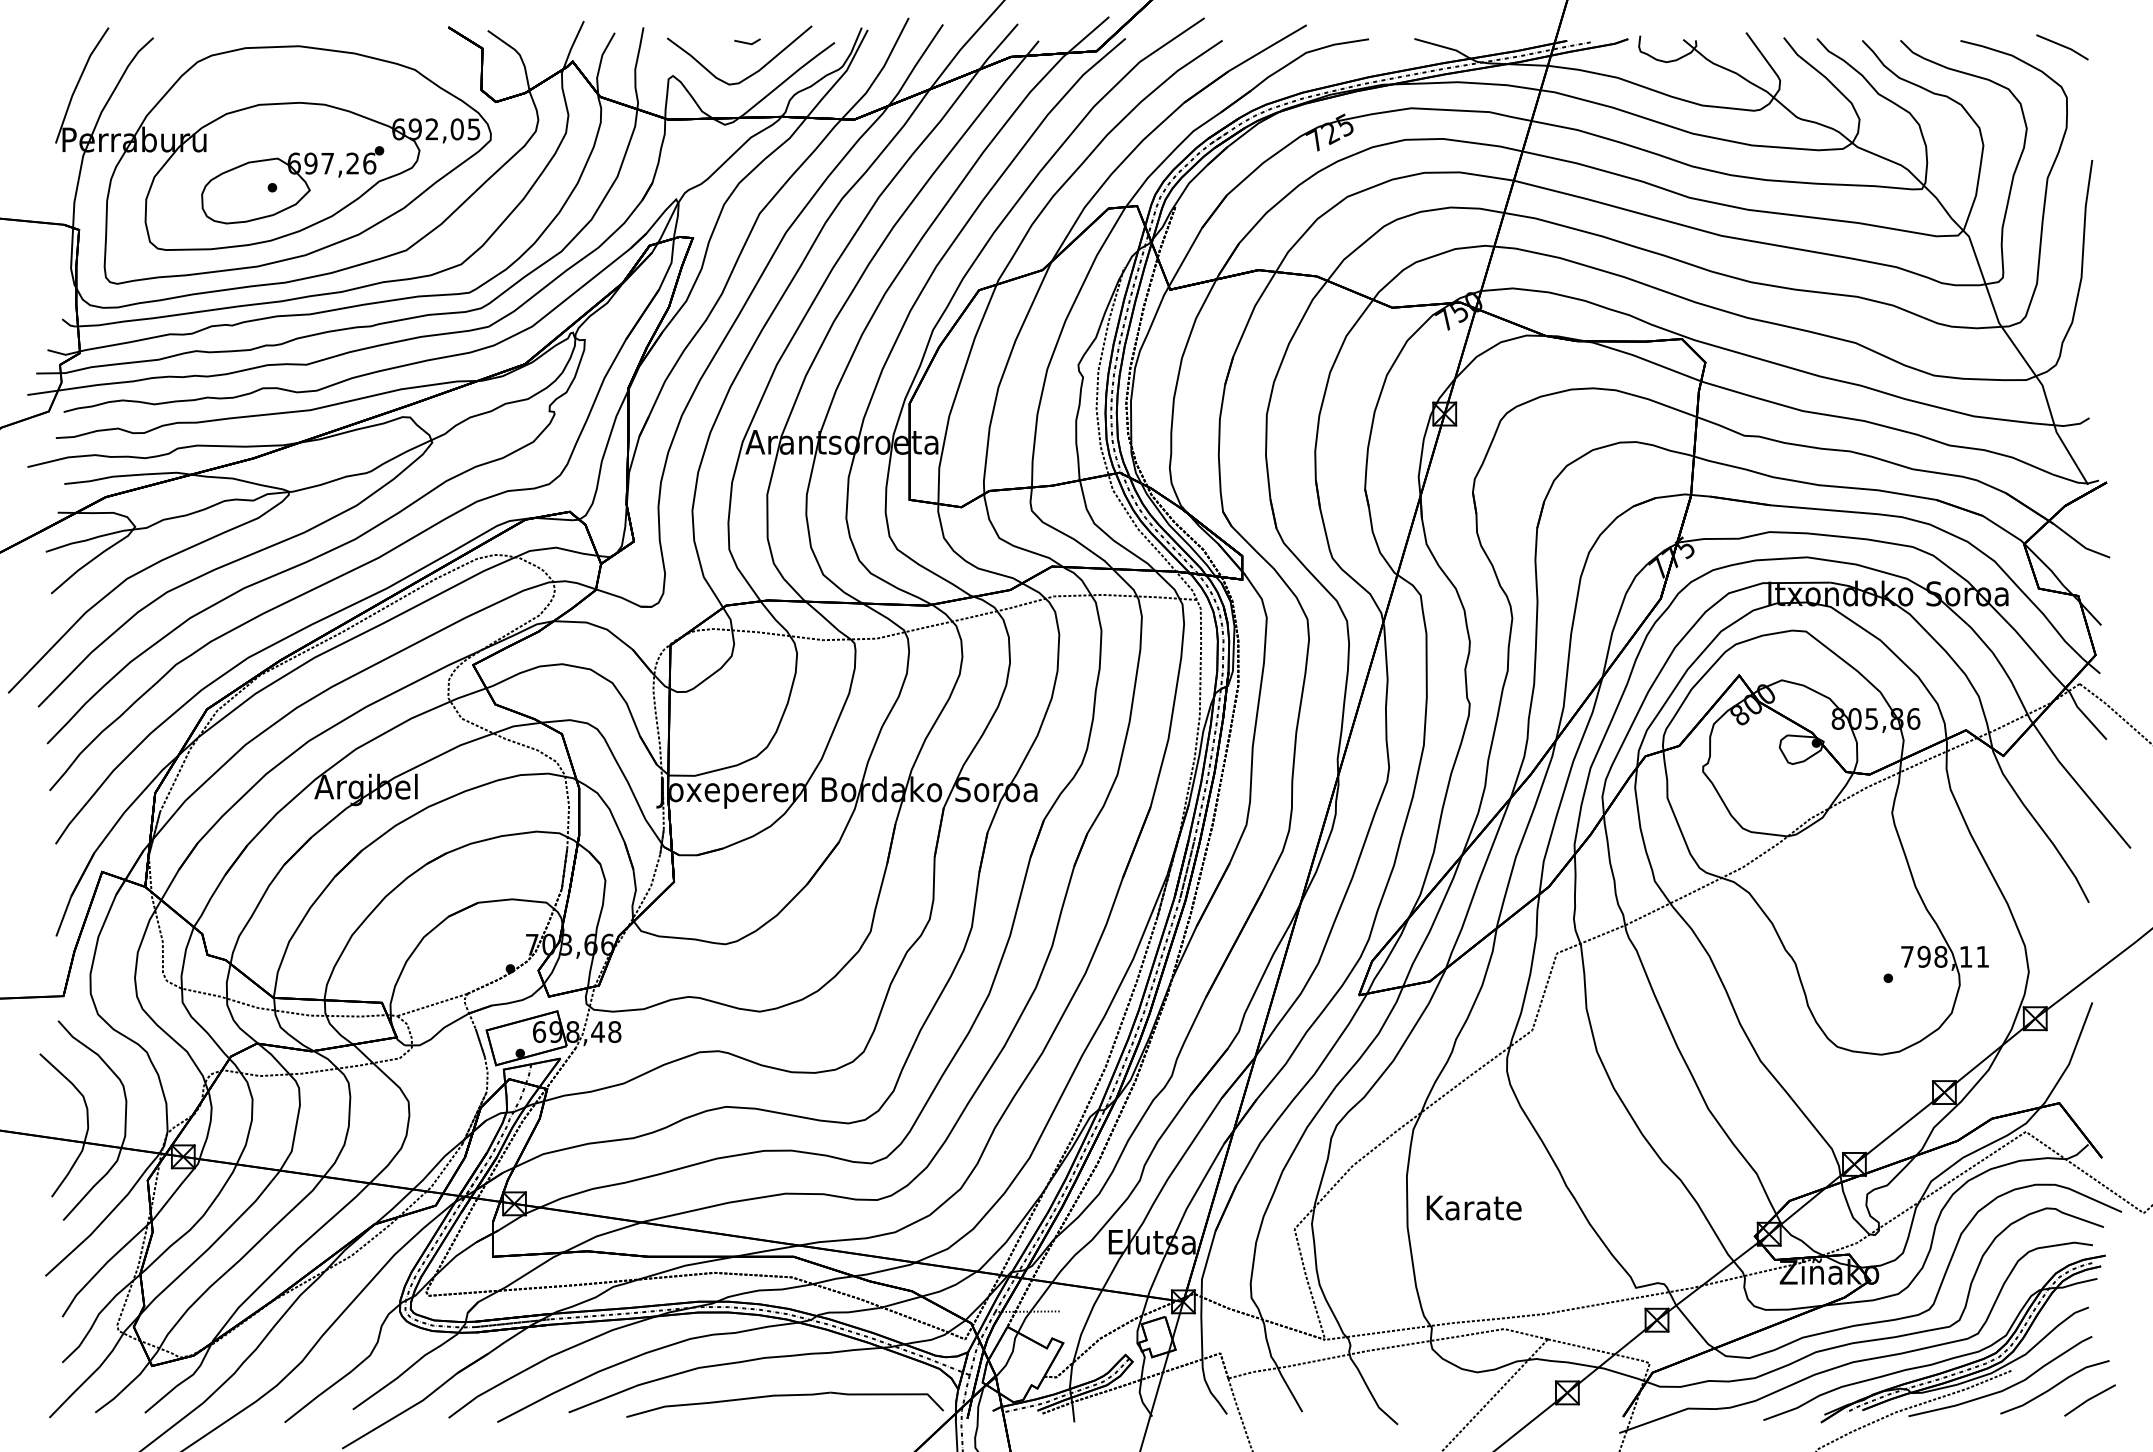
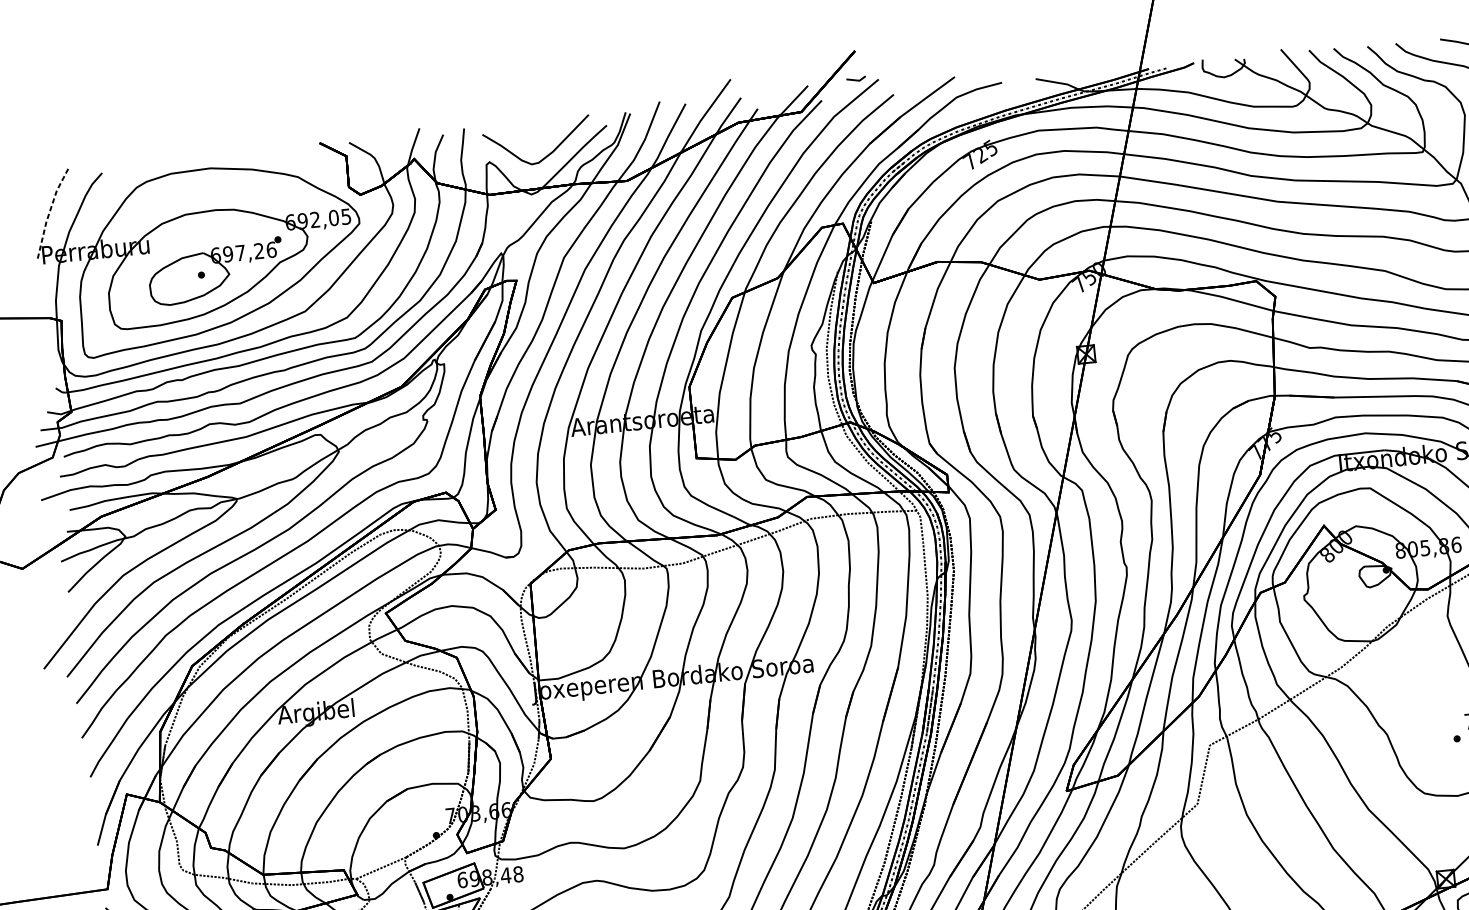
line: (747, 42) -> (856, 79), moved
line: (77, 83) -> (49, 212), solid -> dashed

